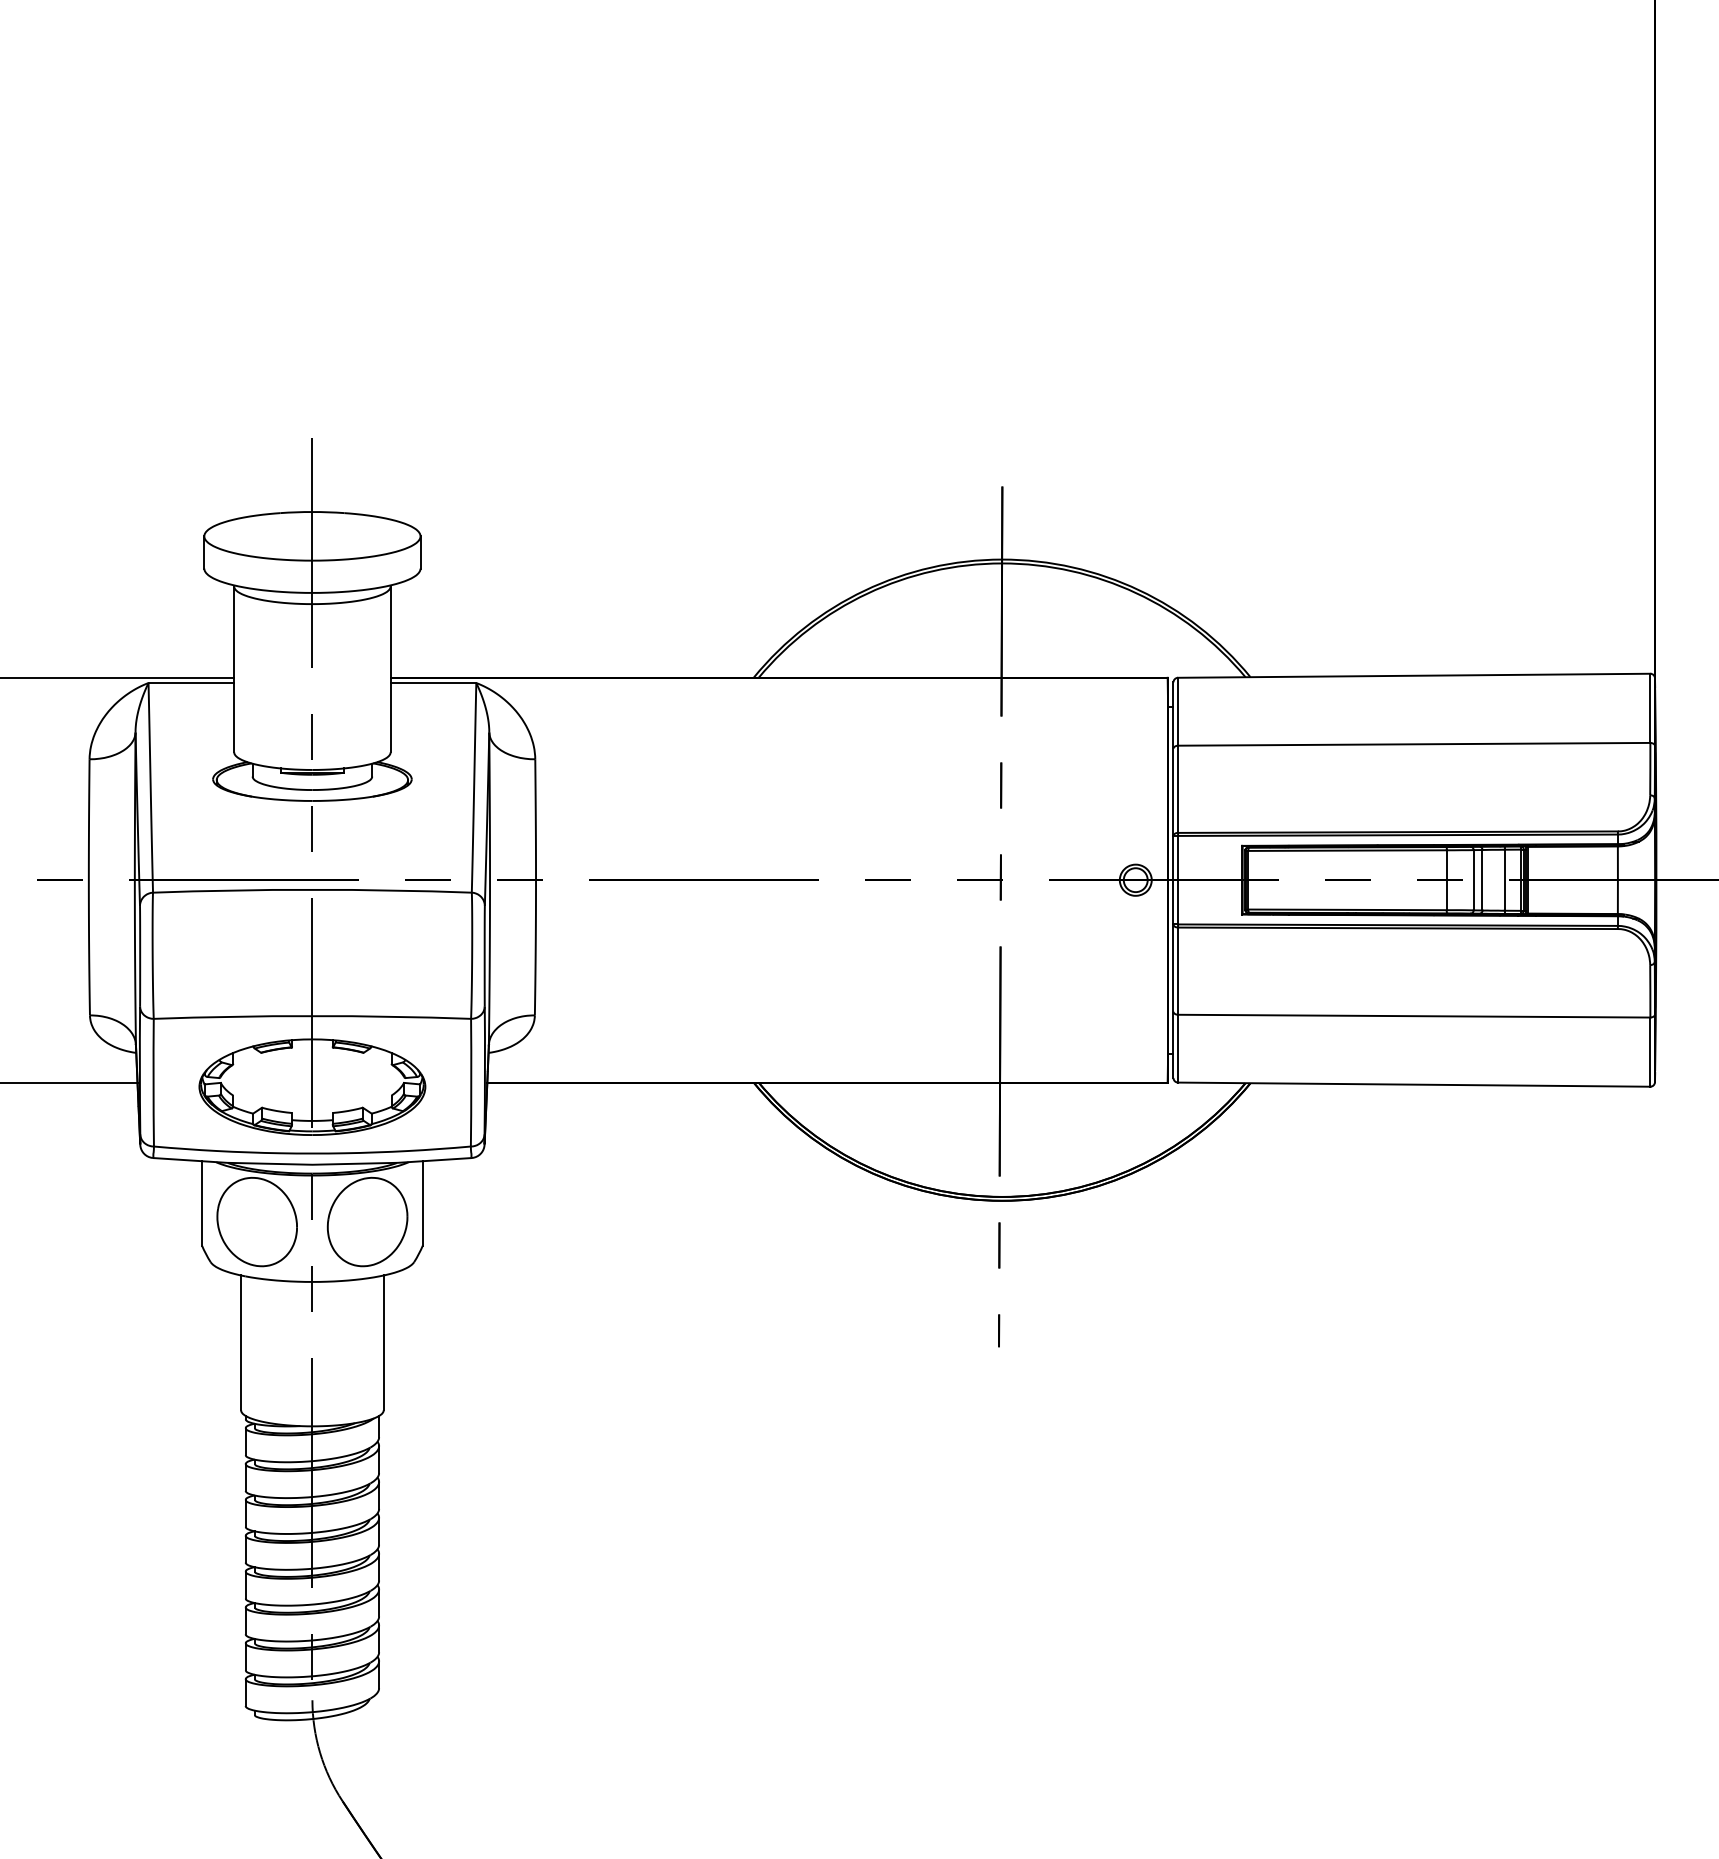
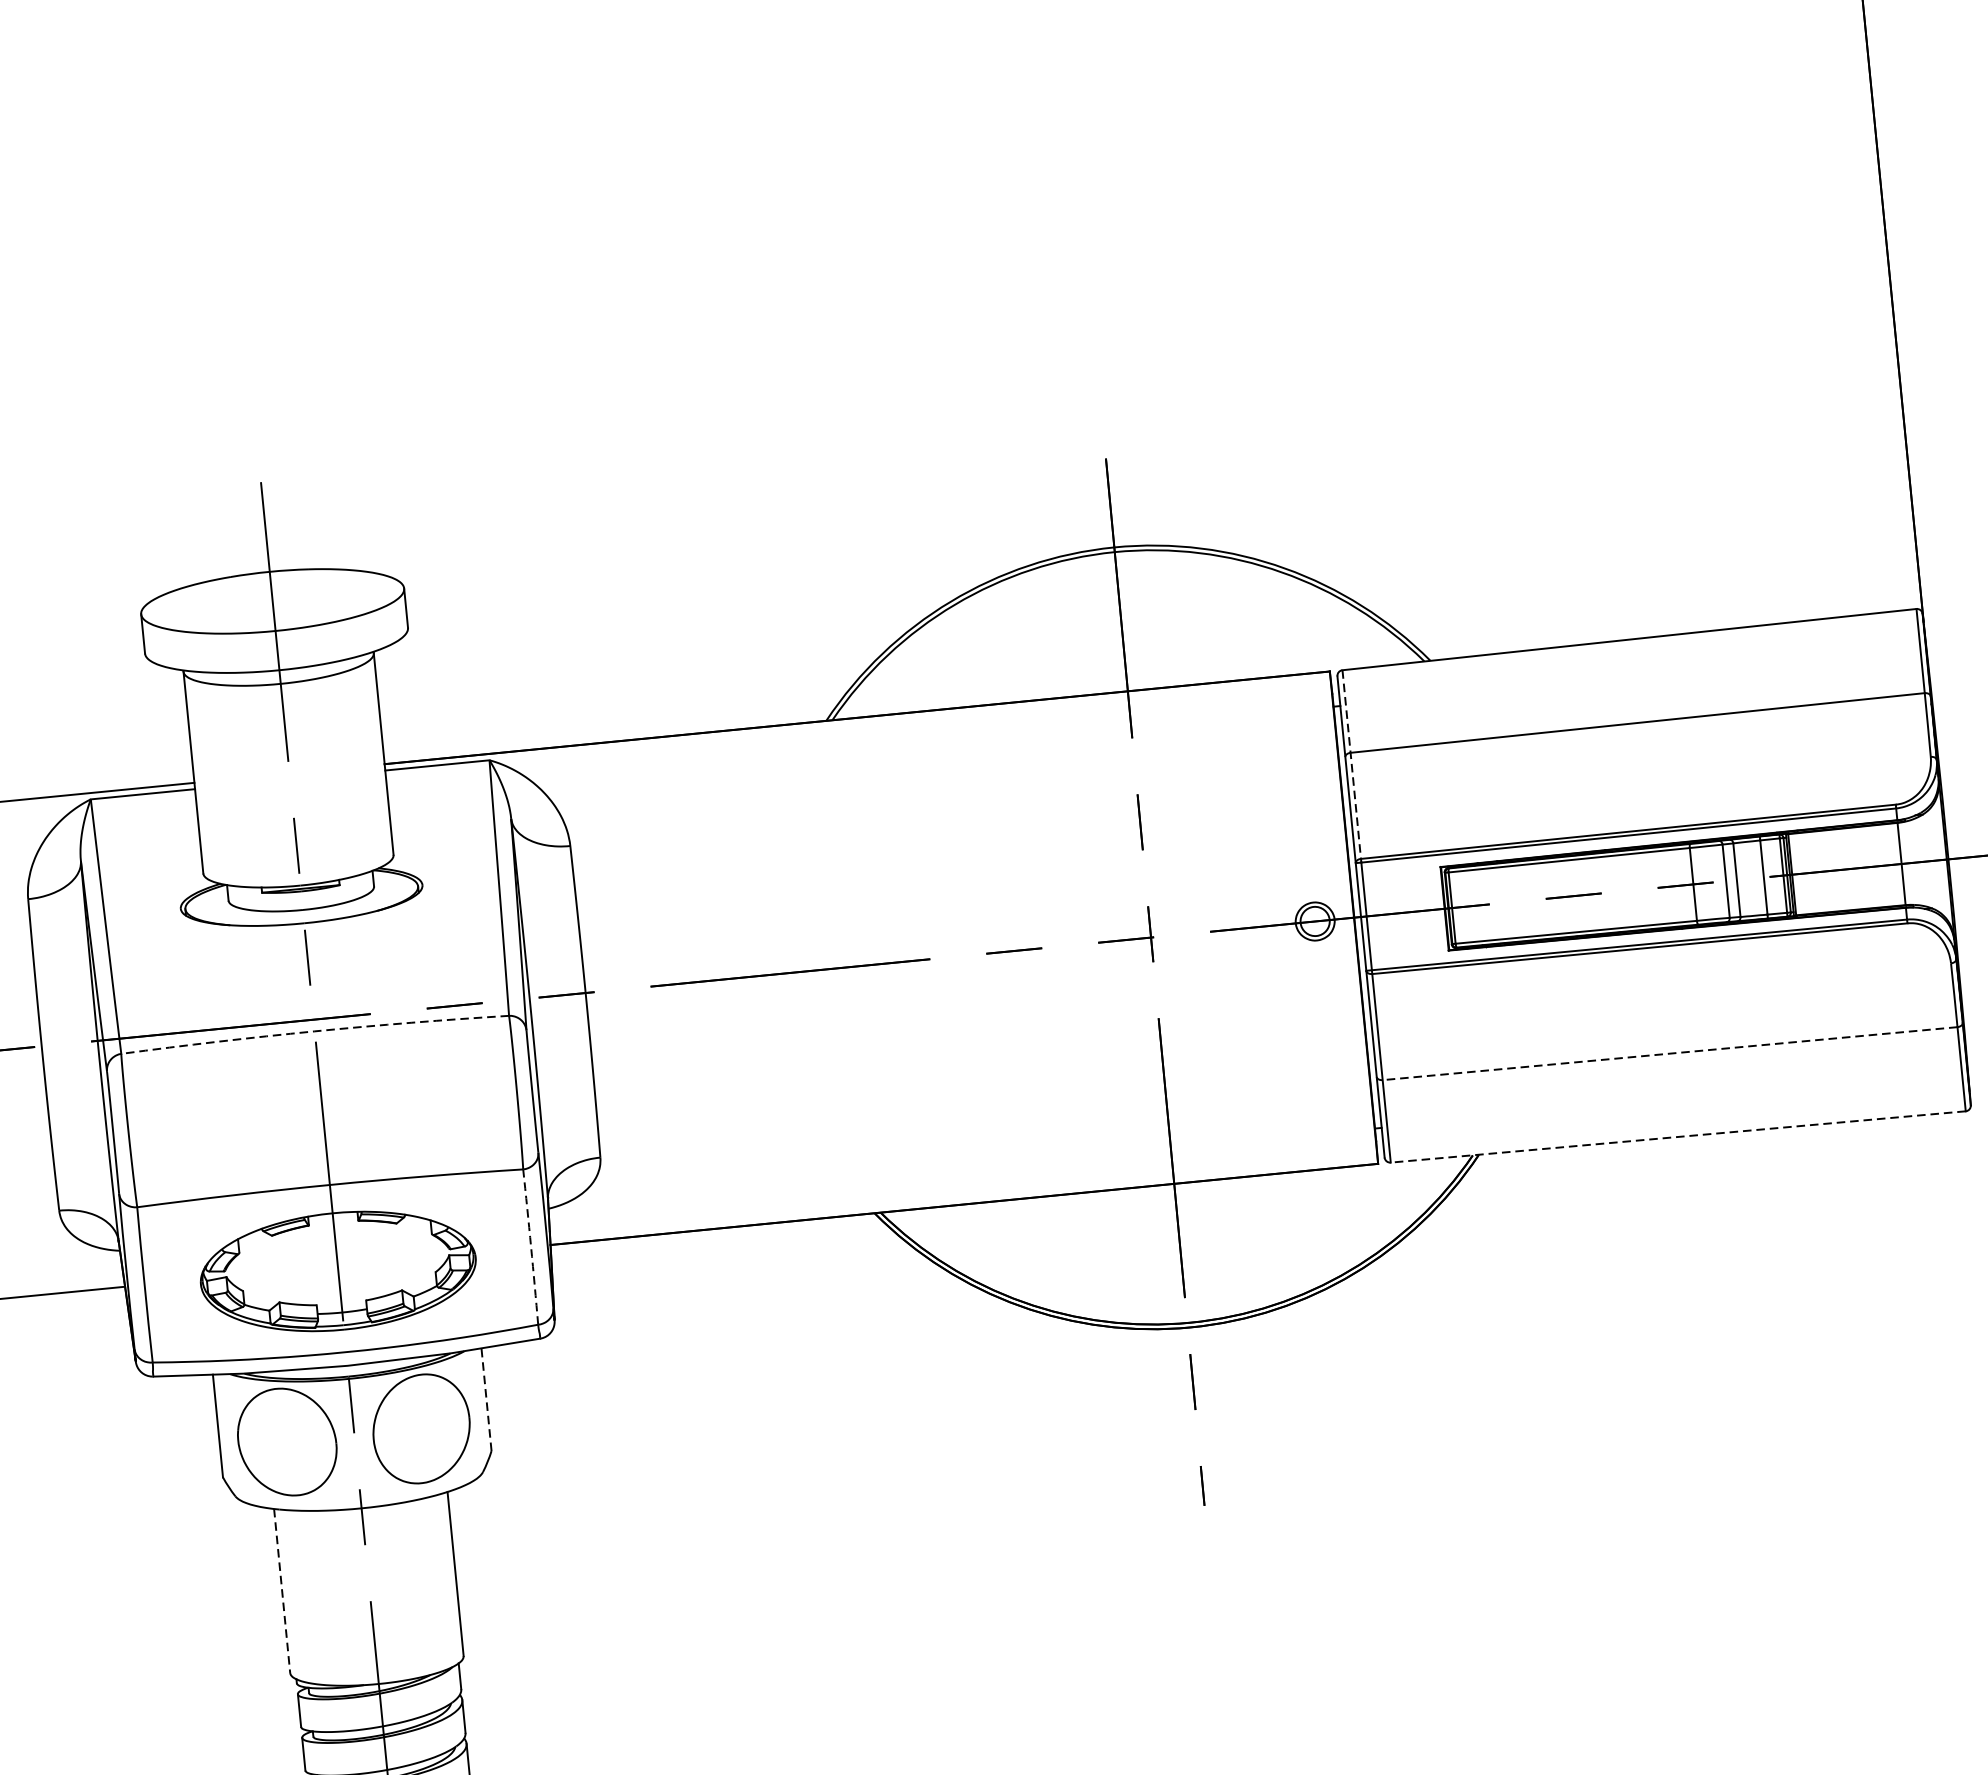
line: (1178, 755) -> (1352, 764), solid -> dashed
arc: (312, 889) -> (314, 1030), solid -> dashed
line: (1413, 1016) -> (1669, 1054), solid -> dashed
arc: (471, 1082) -> (531, 1246), solid -> dashed
line: (1413, 1084) -> (1677, 1136), solid -> dashed
line: (422, 1202) -> (486, 1398), solid -> dashed
line: (241, 1343) -> (282, 1591), solid -> dashed

